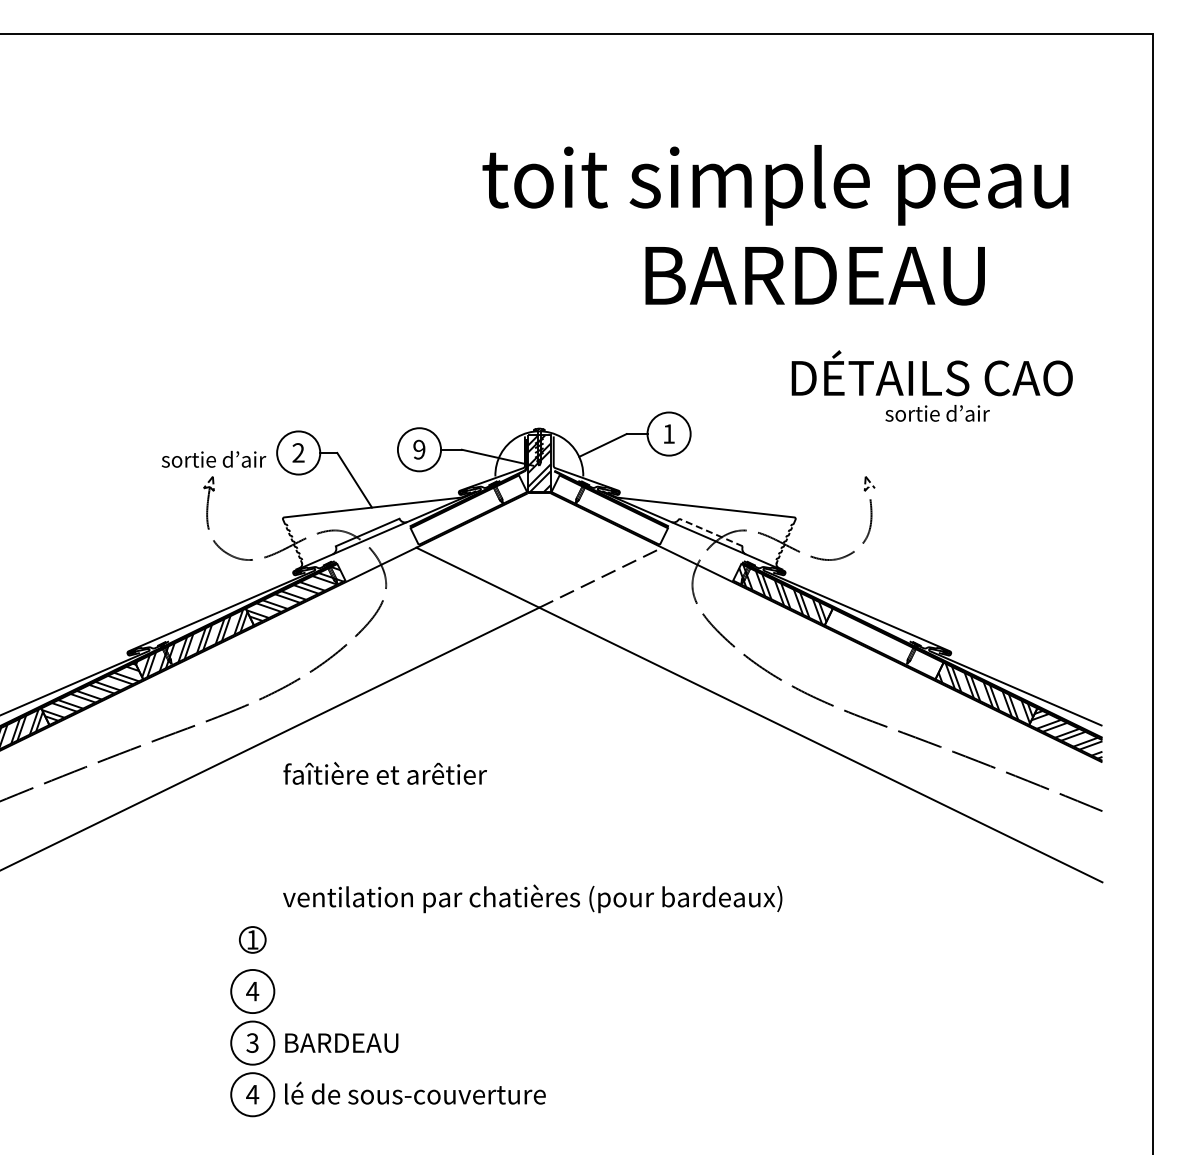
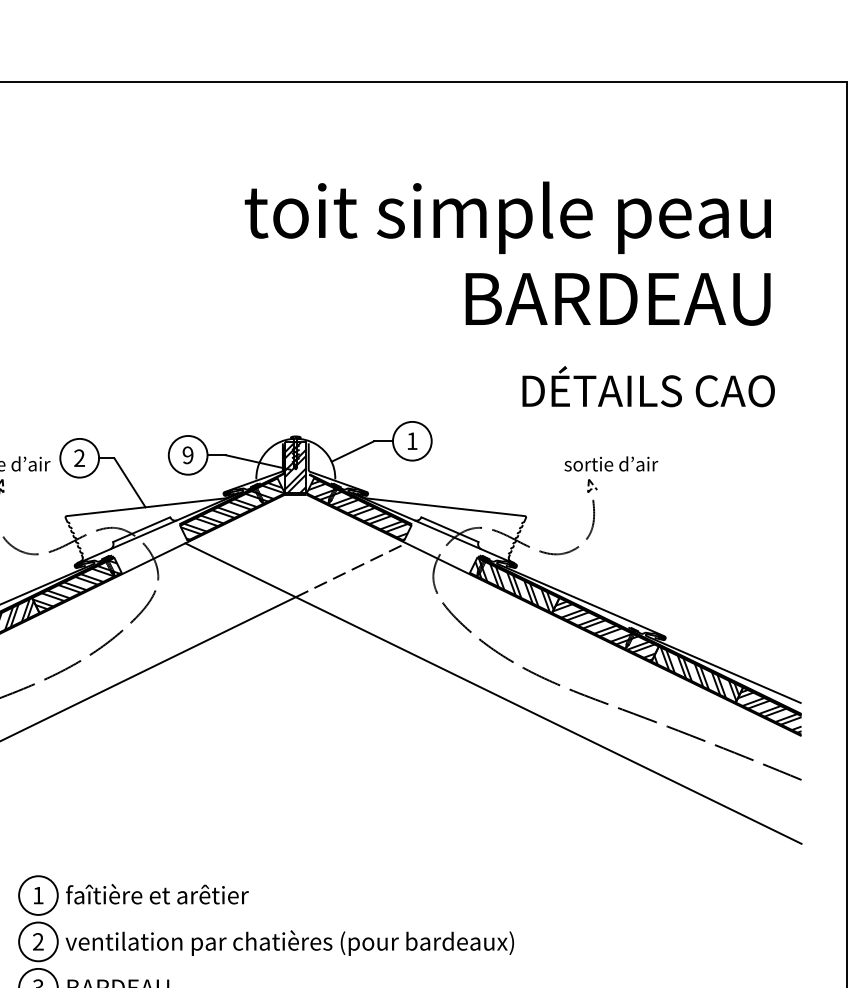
text: (814, 276) -> (617, 299), moved
text: (937, 413) -> (611, 464), moved
hatch: (468, 511) -> (232, 510), added
hatch: (608, 511) -> (357, 510), added
line: (711, 532) -> (450, 529), dashed -> solid
hatch: (882, 645) -> (604, 631), added
text: (384, 773) -> (156, 894), moved
text: (532, 898) -> (289, 942), moved
circle: (252, 939) -> (38, 895), size x1.67
text: (252, 991) -> (38, 941), 4 -> 2

